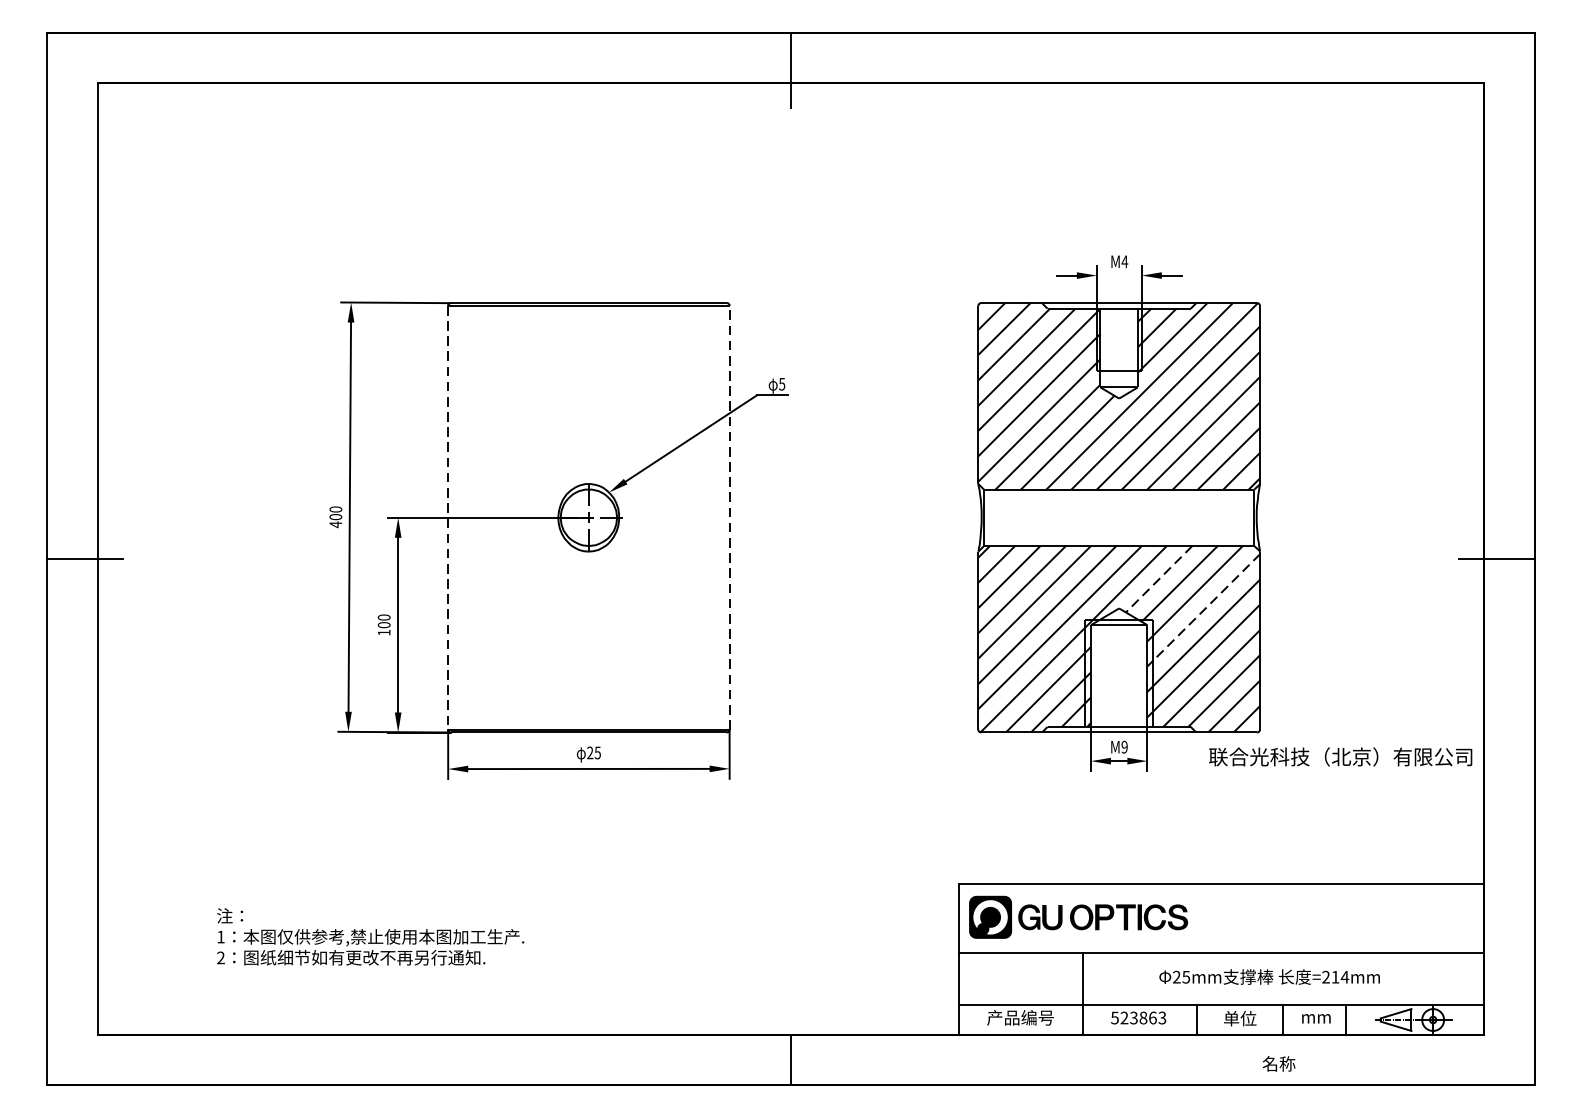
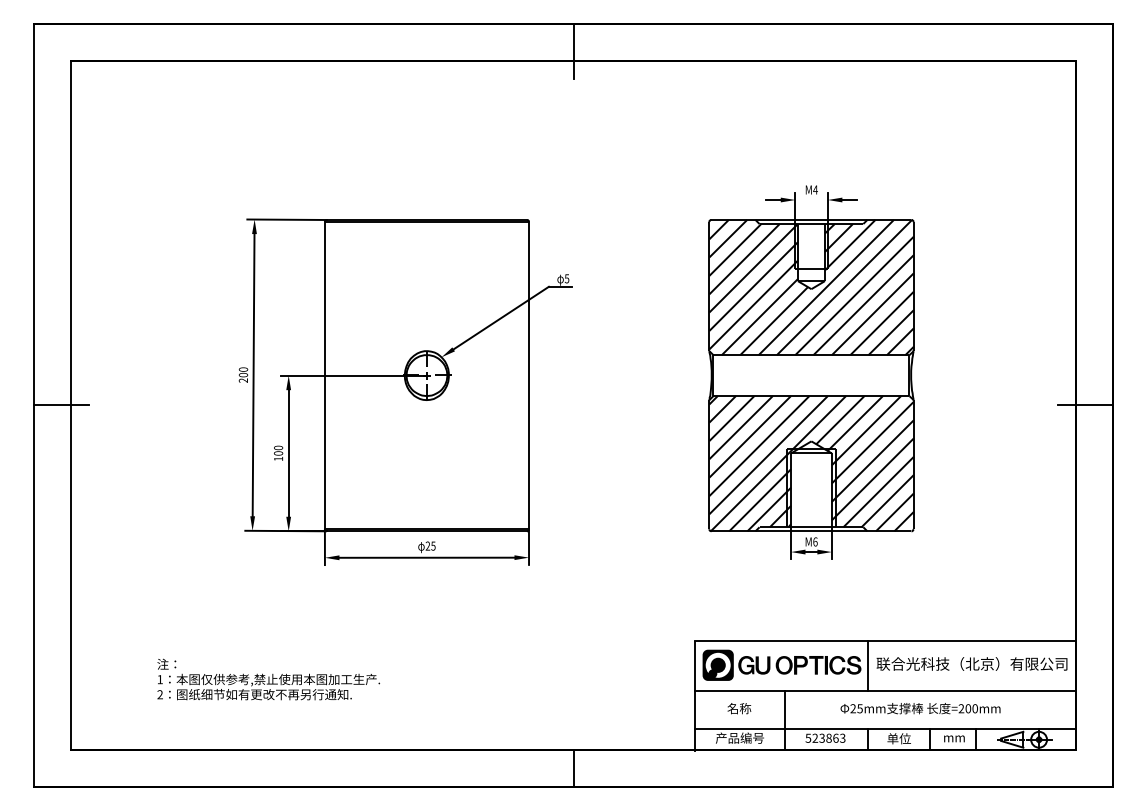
line: (447, 517) -> (324, 375), dashed -> solid
line: (728, 517) -> (528, 375), dashed -> solid
text: (334, 524) -> (242, 380), 400 -> 200
line: (1159, 579) -> (840, 420), dashed -> solid
line: (1203, 610) -> (872, 442), dashed -> solid
text: (1124, 746) -> (815, 541), M9 -> M6
text: (1339, 756) -> (971, 663), moved
line: (1197, 917) -> (868, 665), added
text: (1339, 976) -> (971, 708), =214mm -> =200mm
text: (1279, 1063) -> (739, 708), moved

